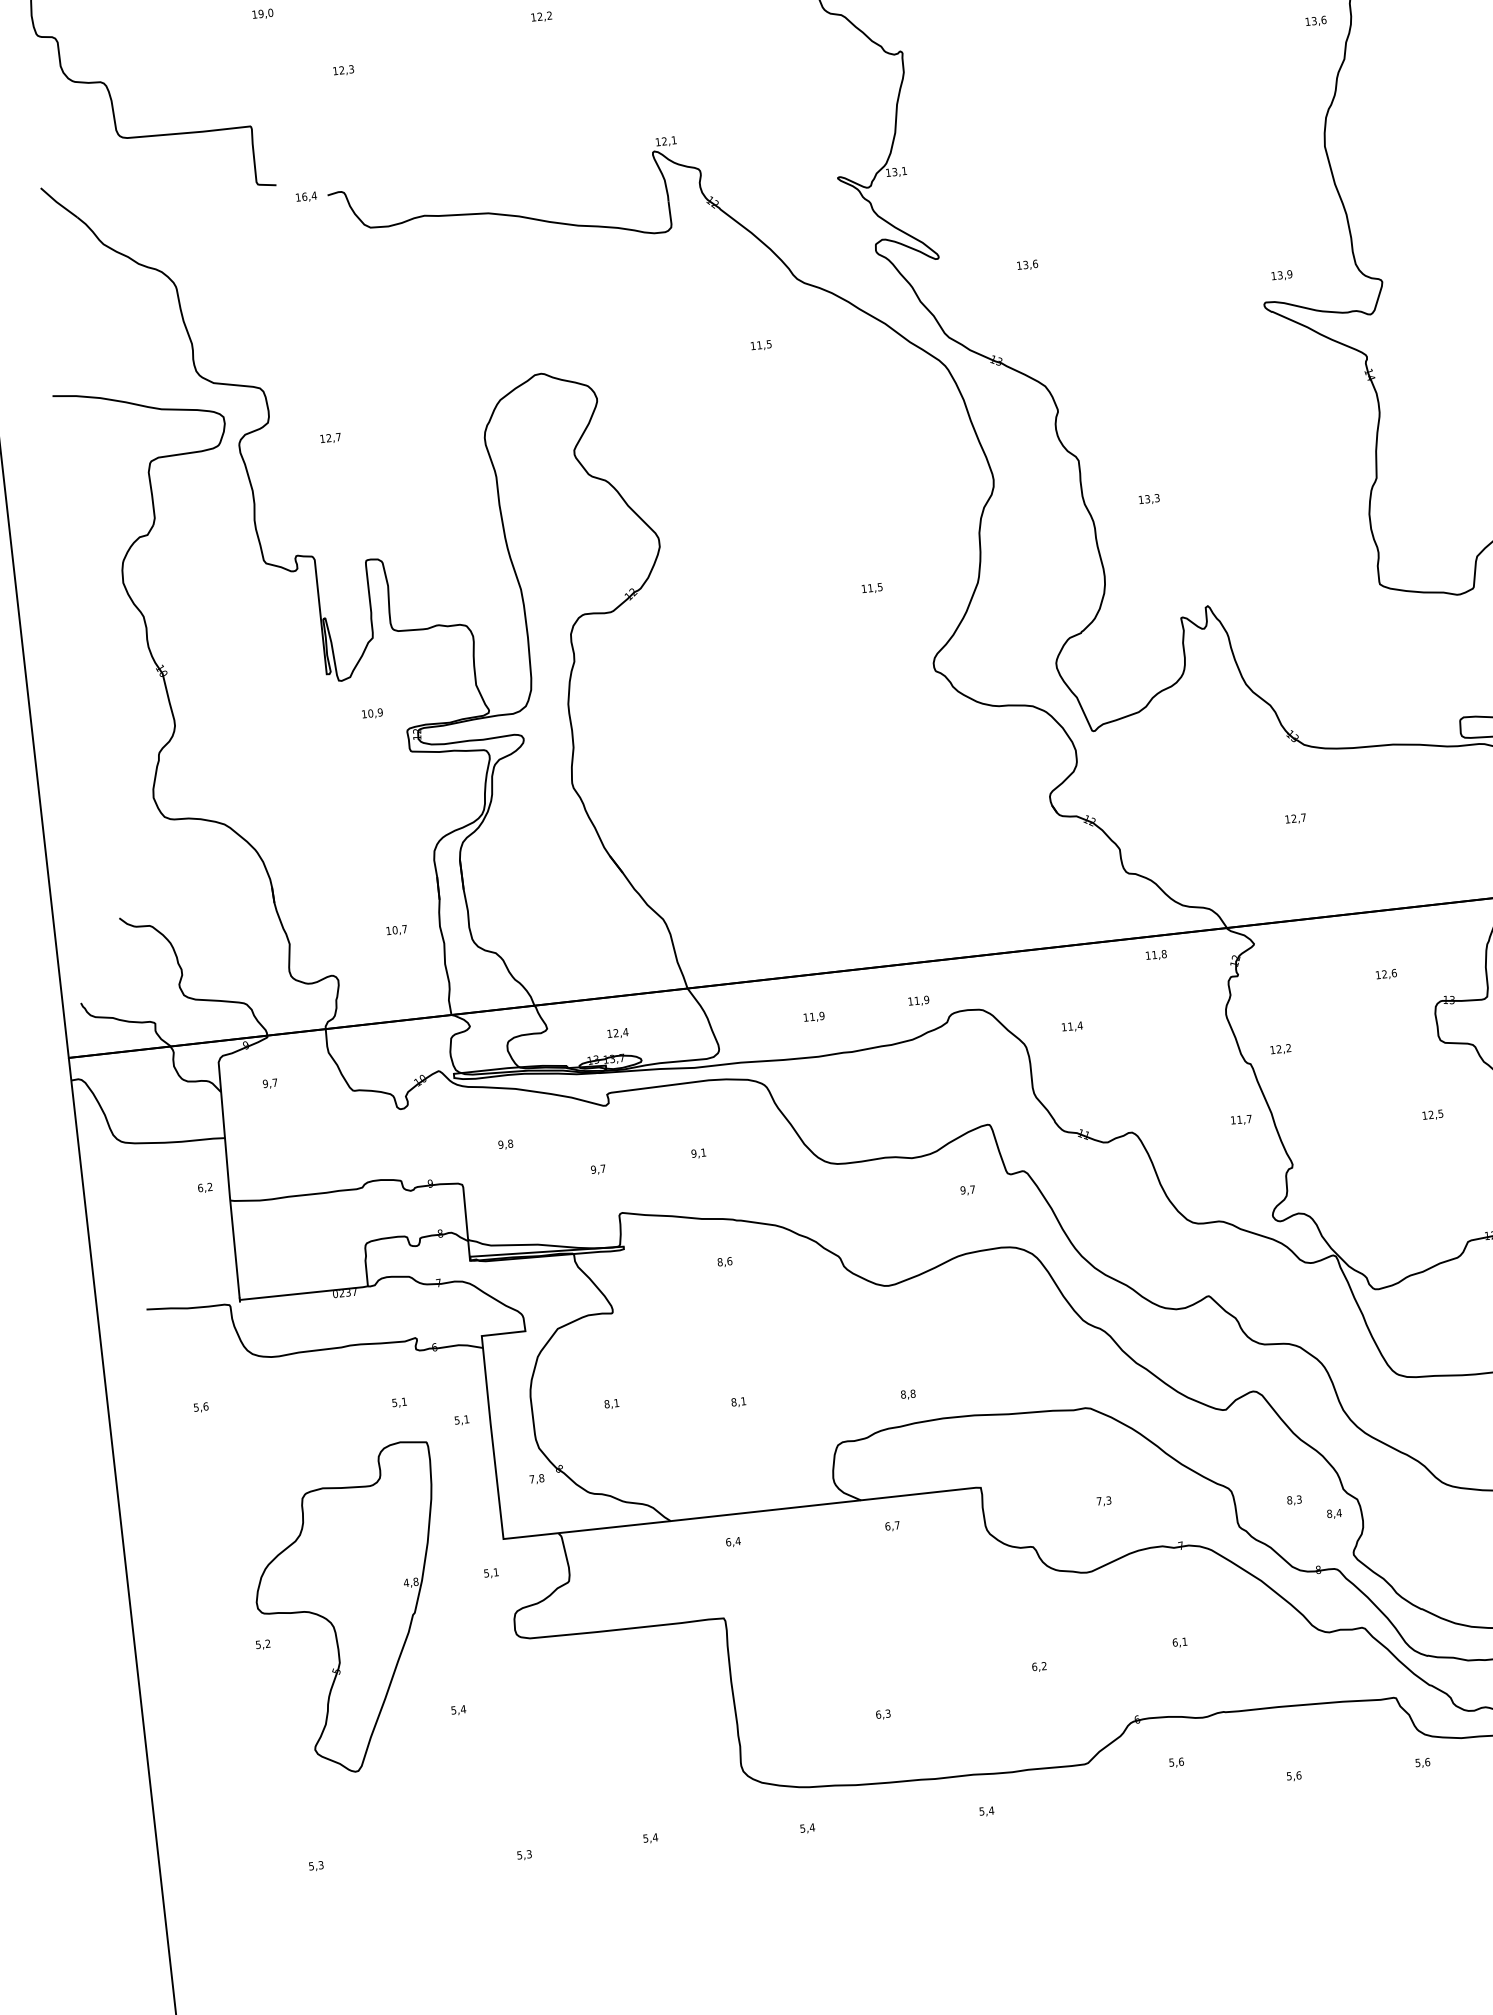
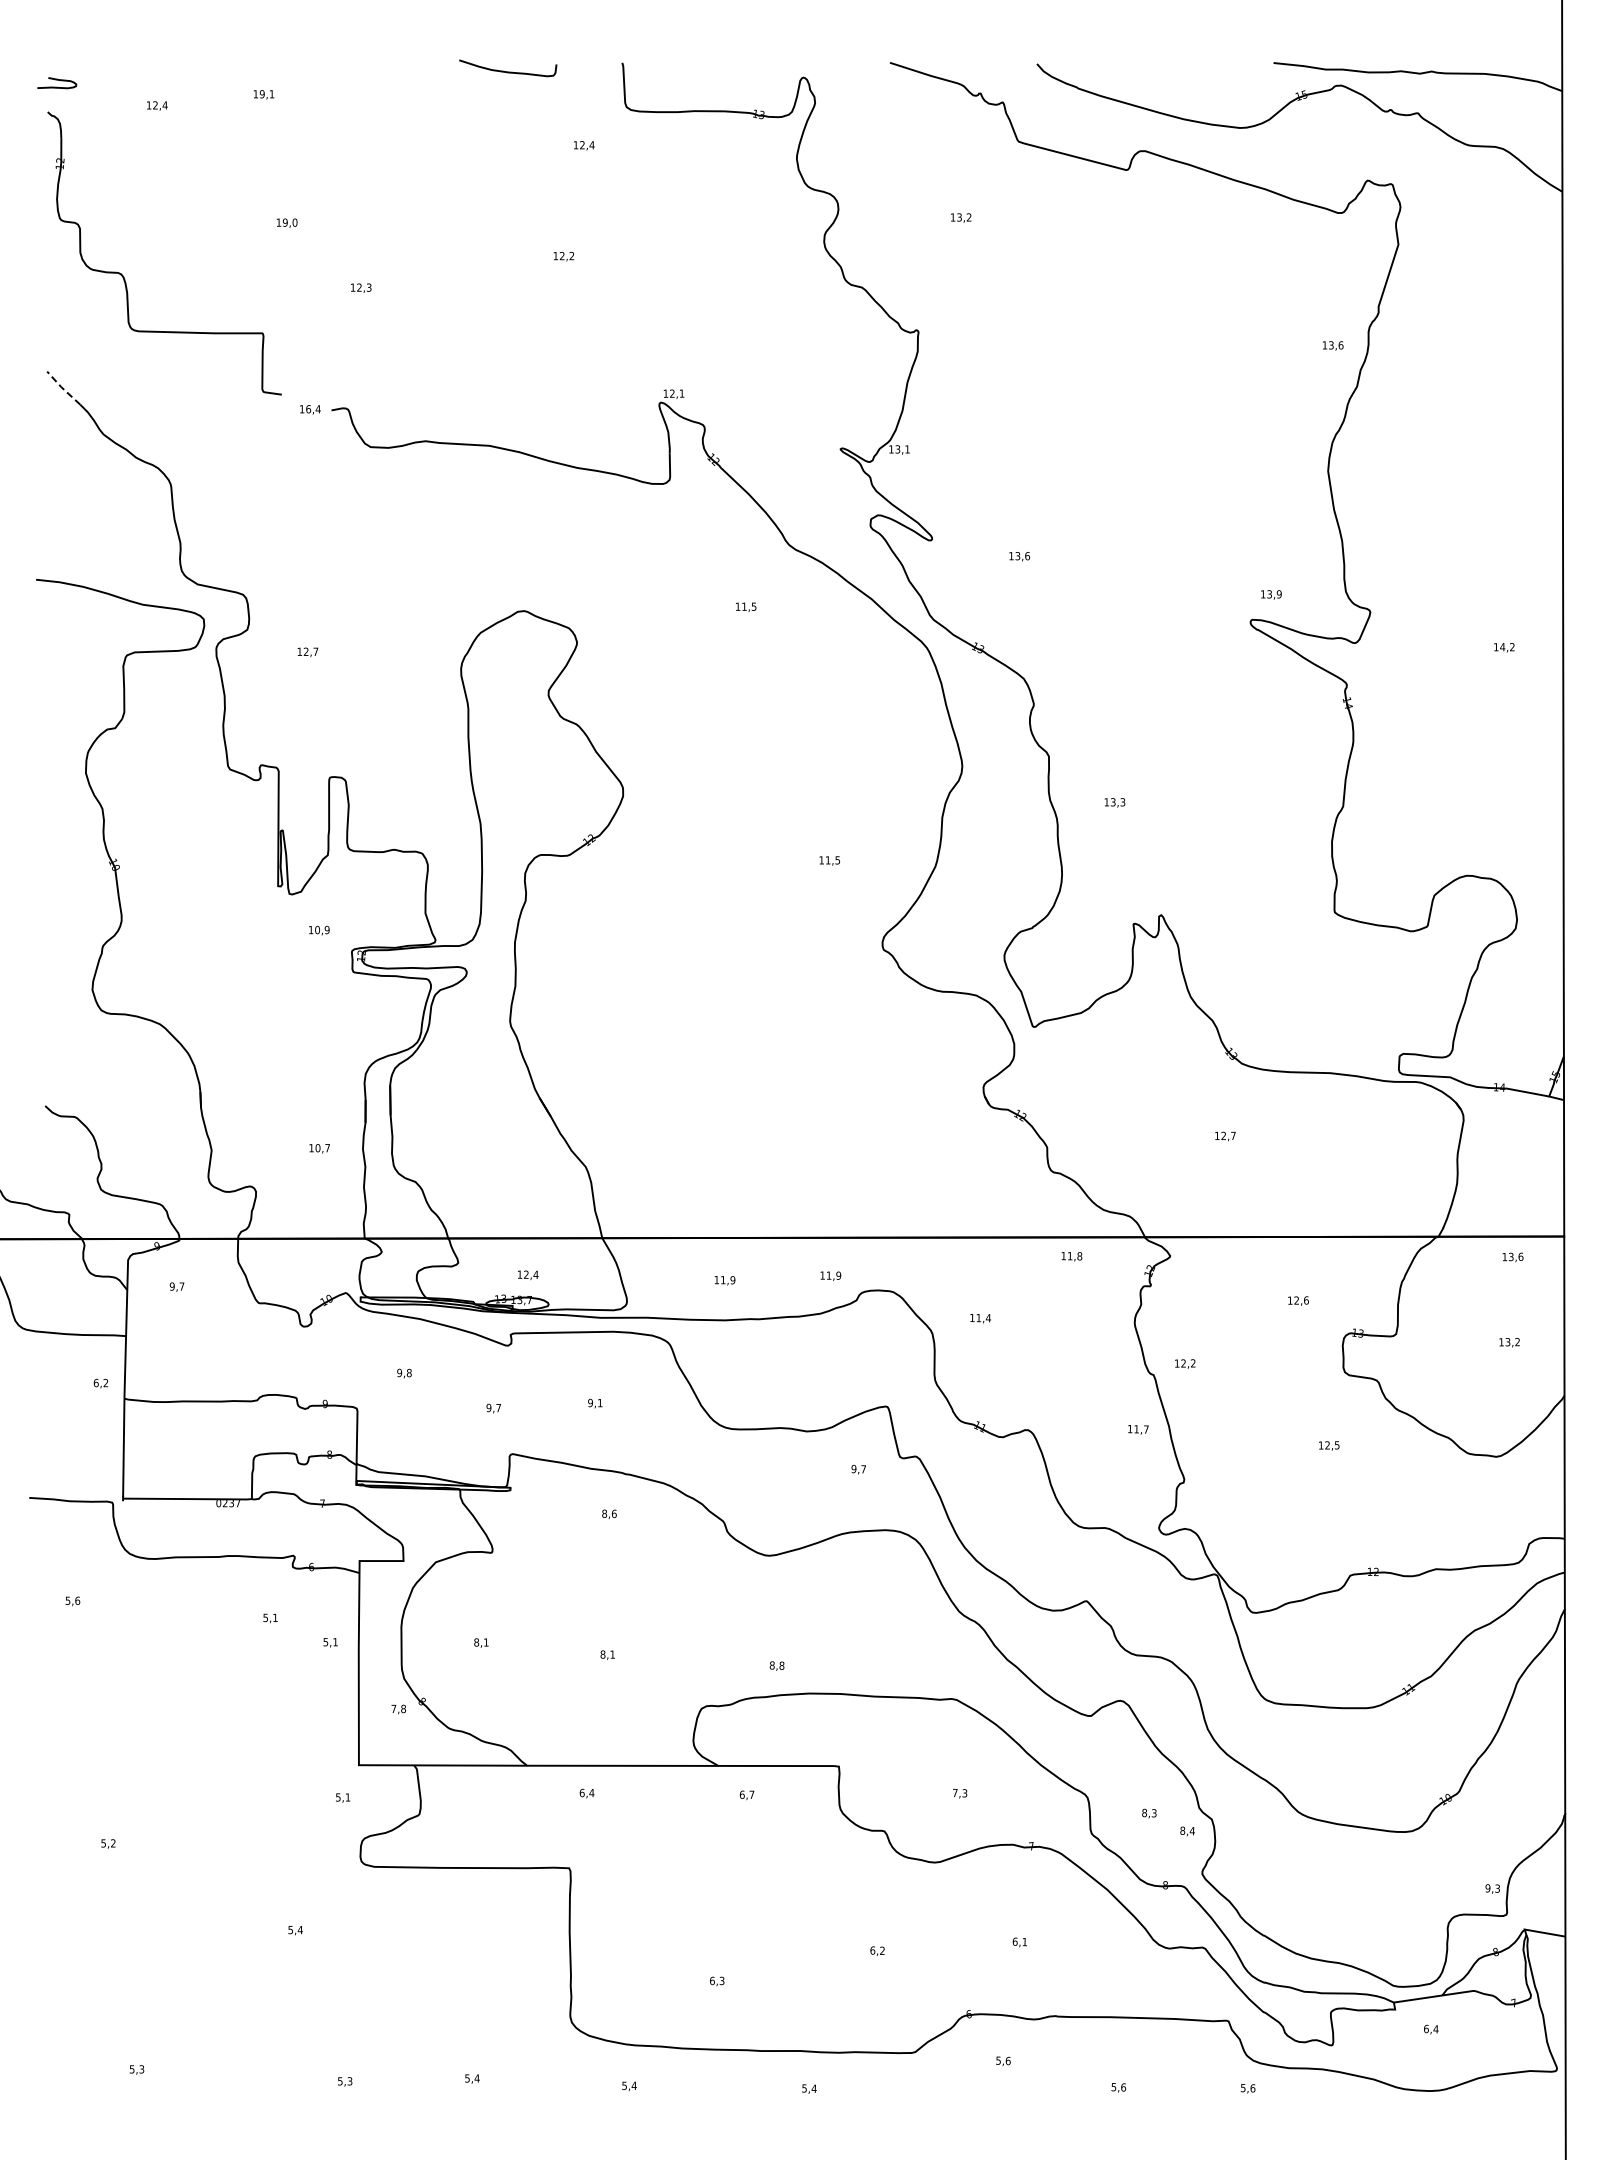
line: (57, 203) -> (62, 388), solid -> dashed
part: (351, 1609) -> (200, 1818), removed

